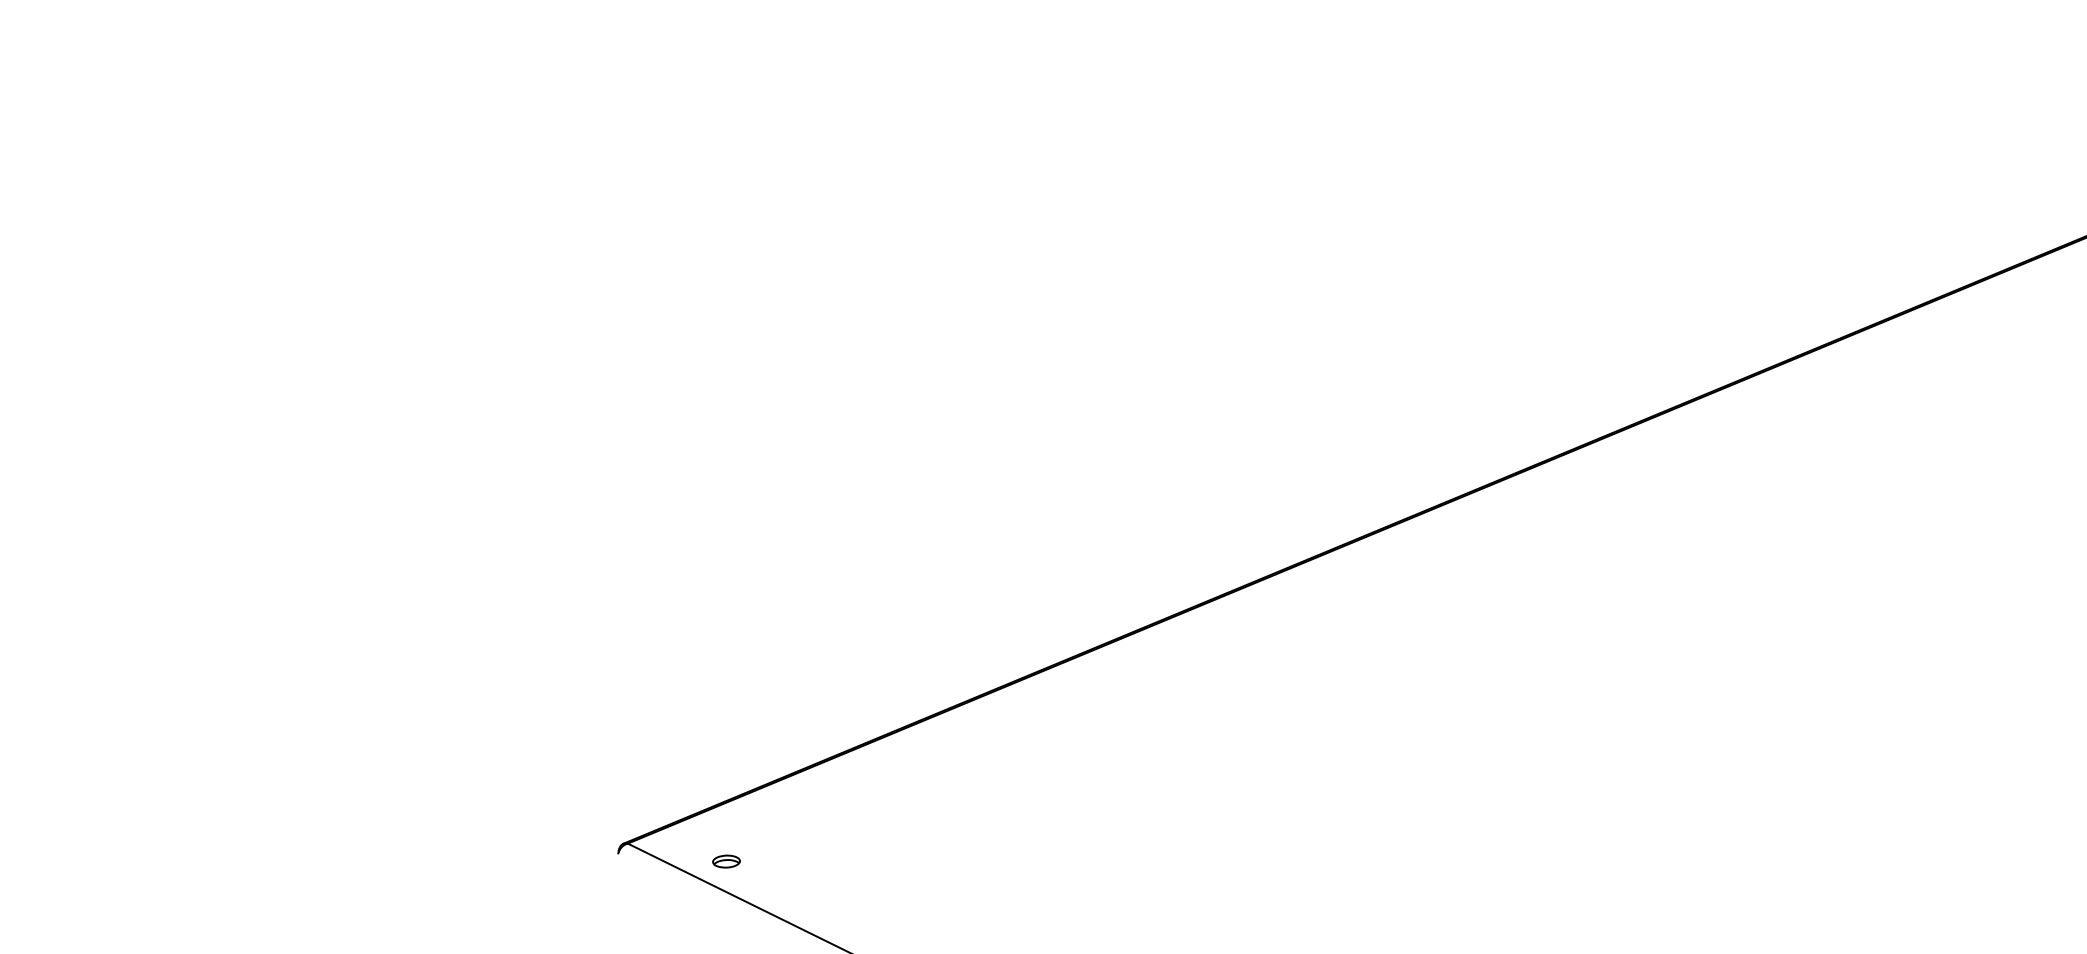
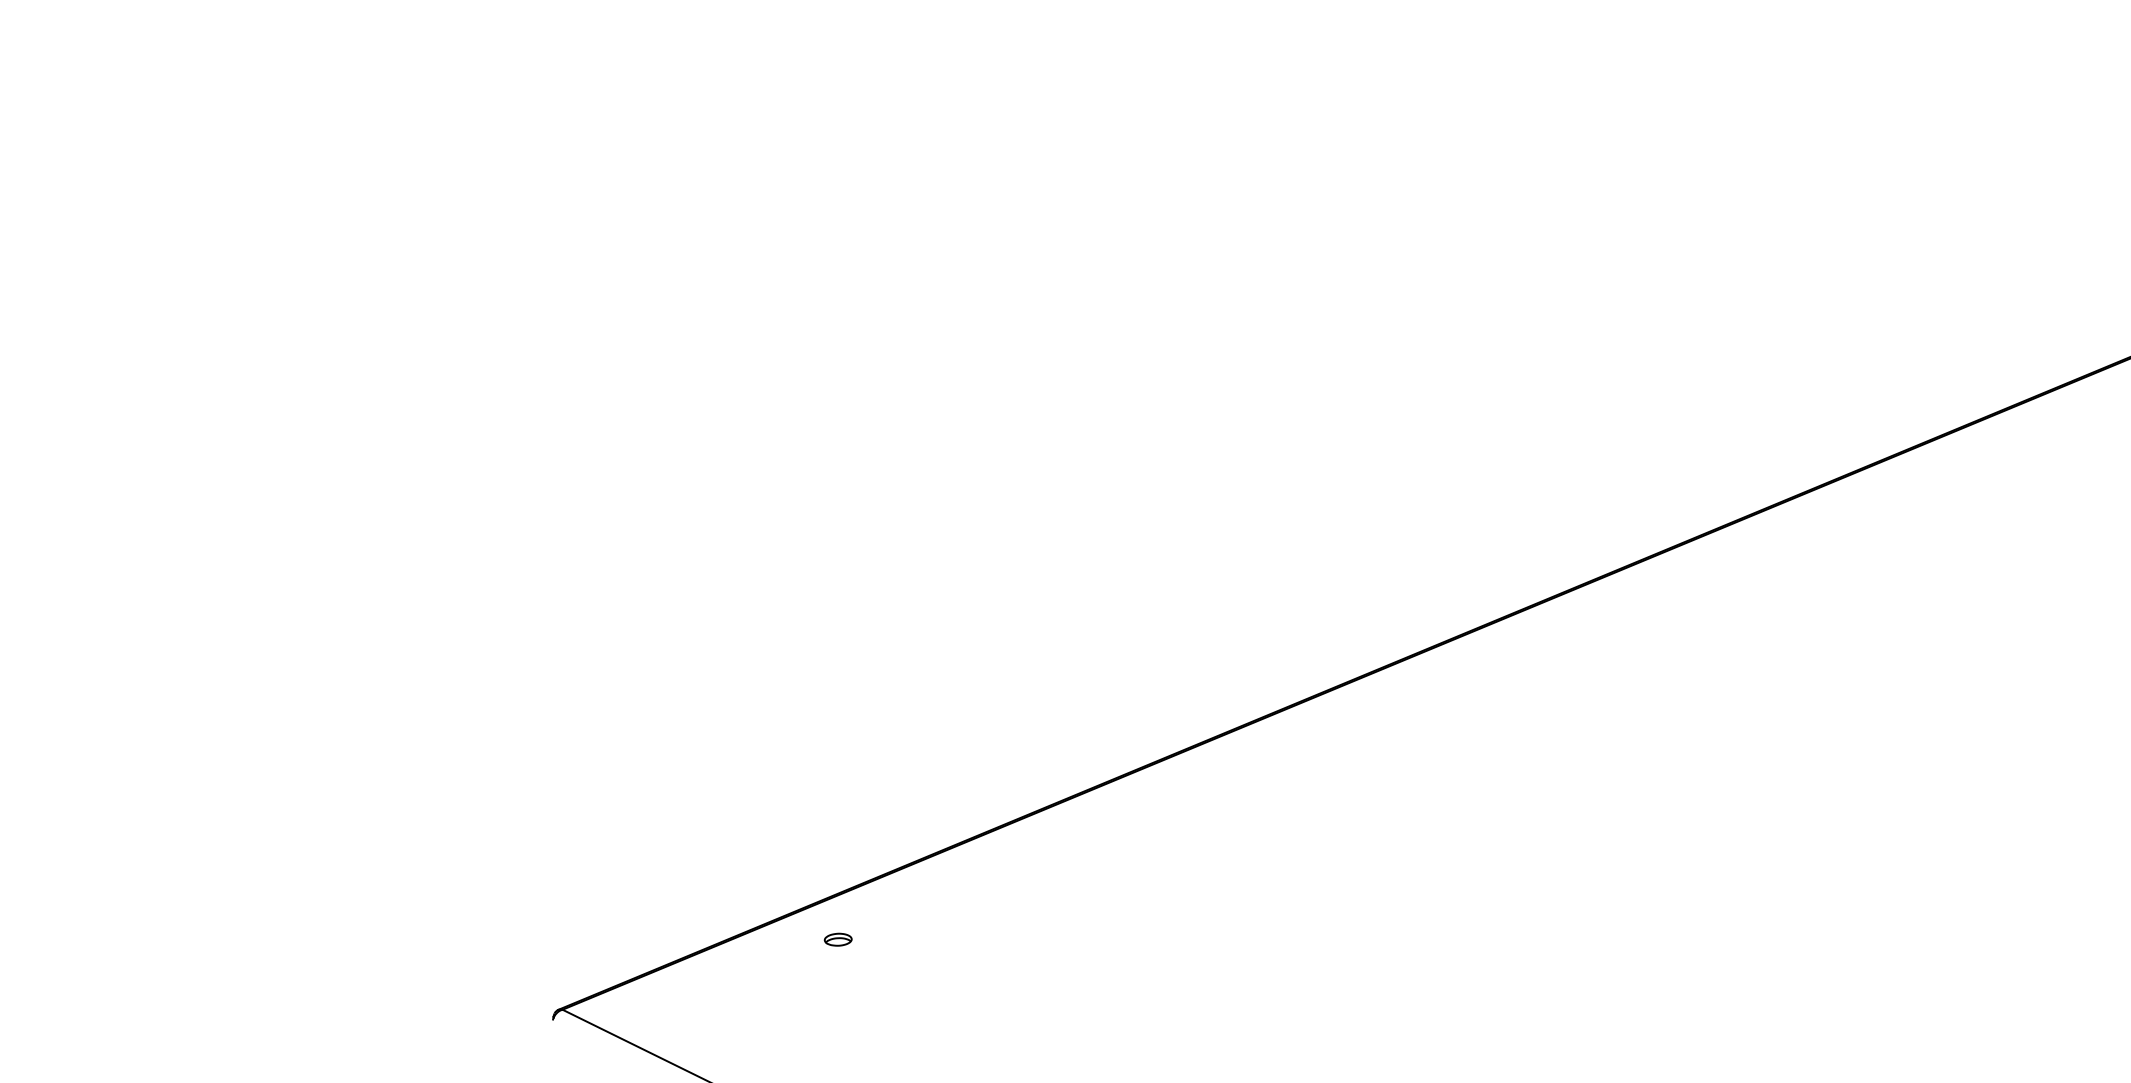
part: (725, 861) -> (837, 939), moved

